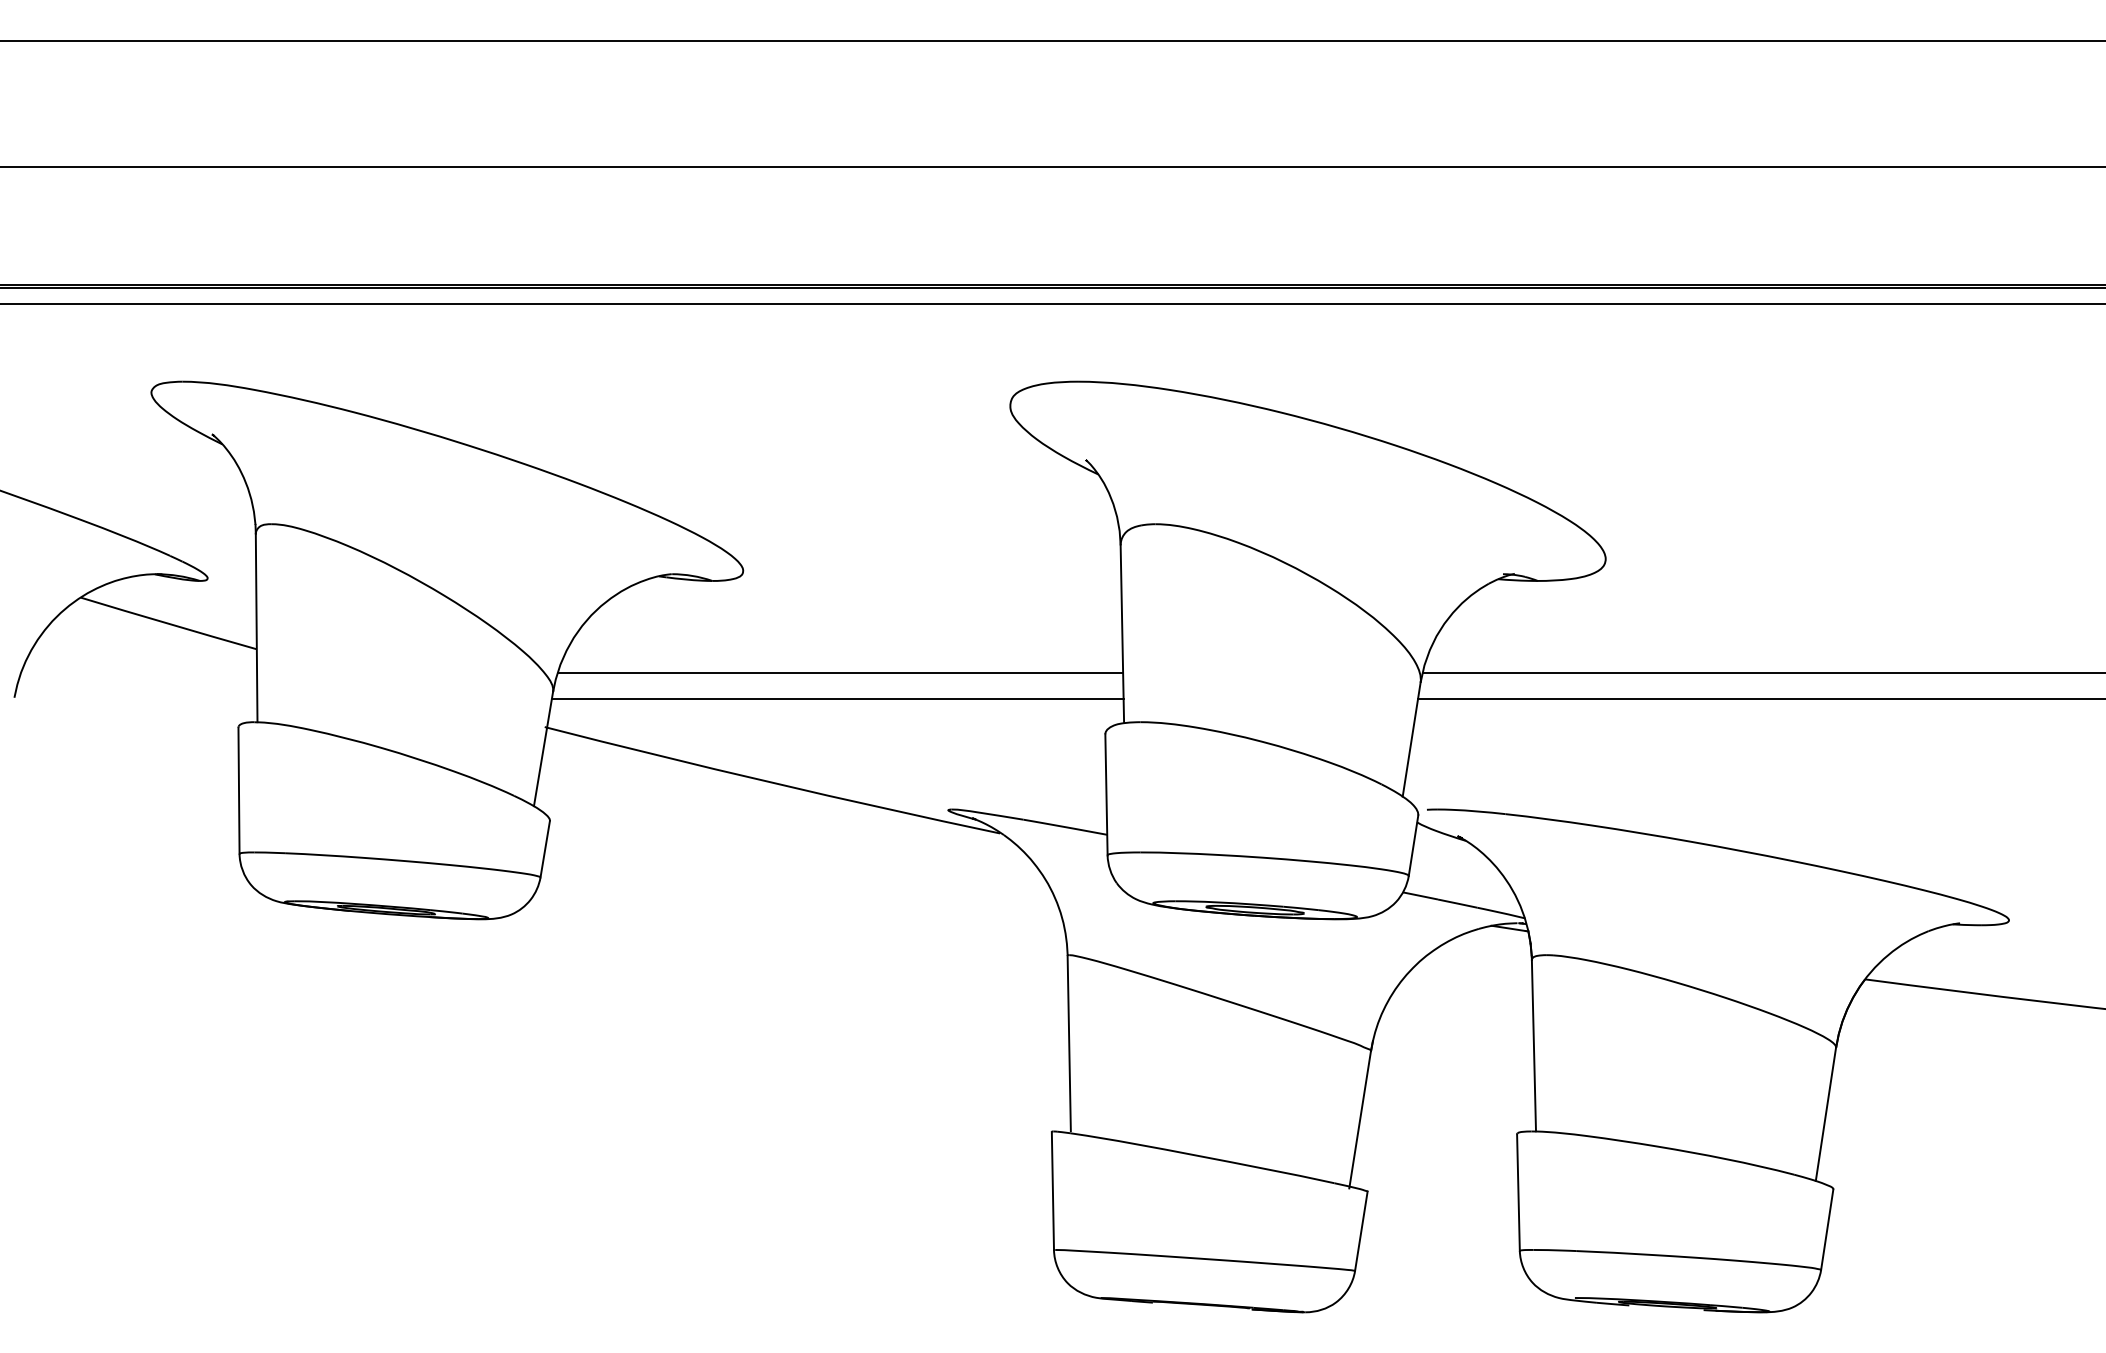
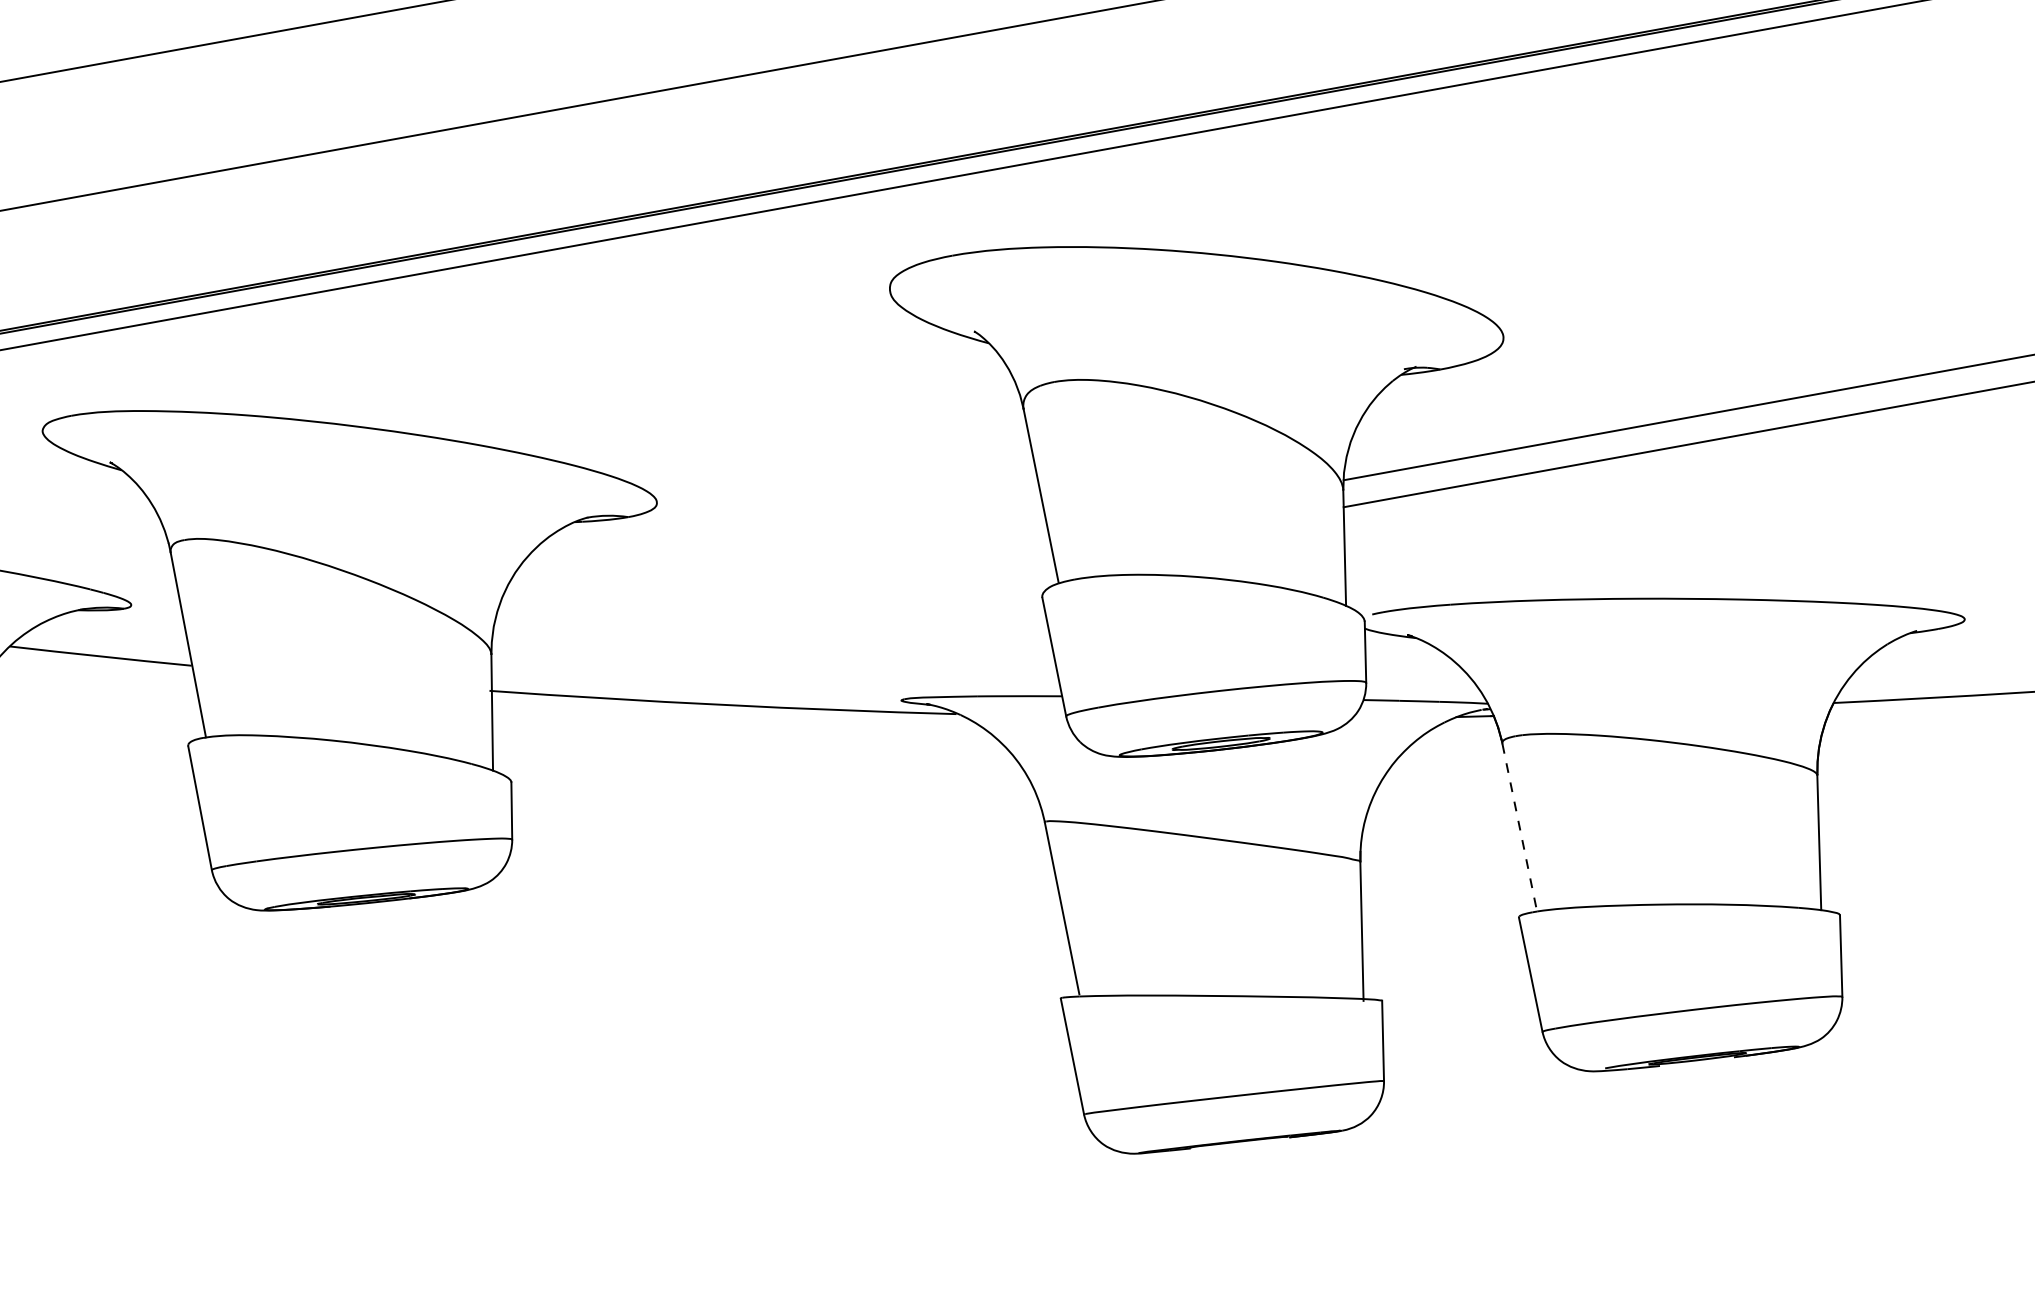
line: (840, 672) -> (770, 584), removed
line: (837, 699) -> (772, 611), removed
line: (1533, 1046) -> (1519, 828), solid -> dashed

